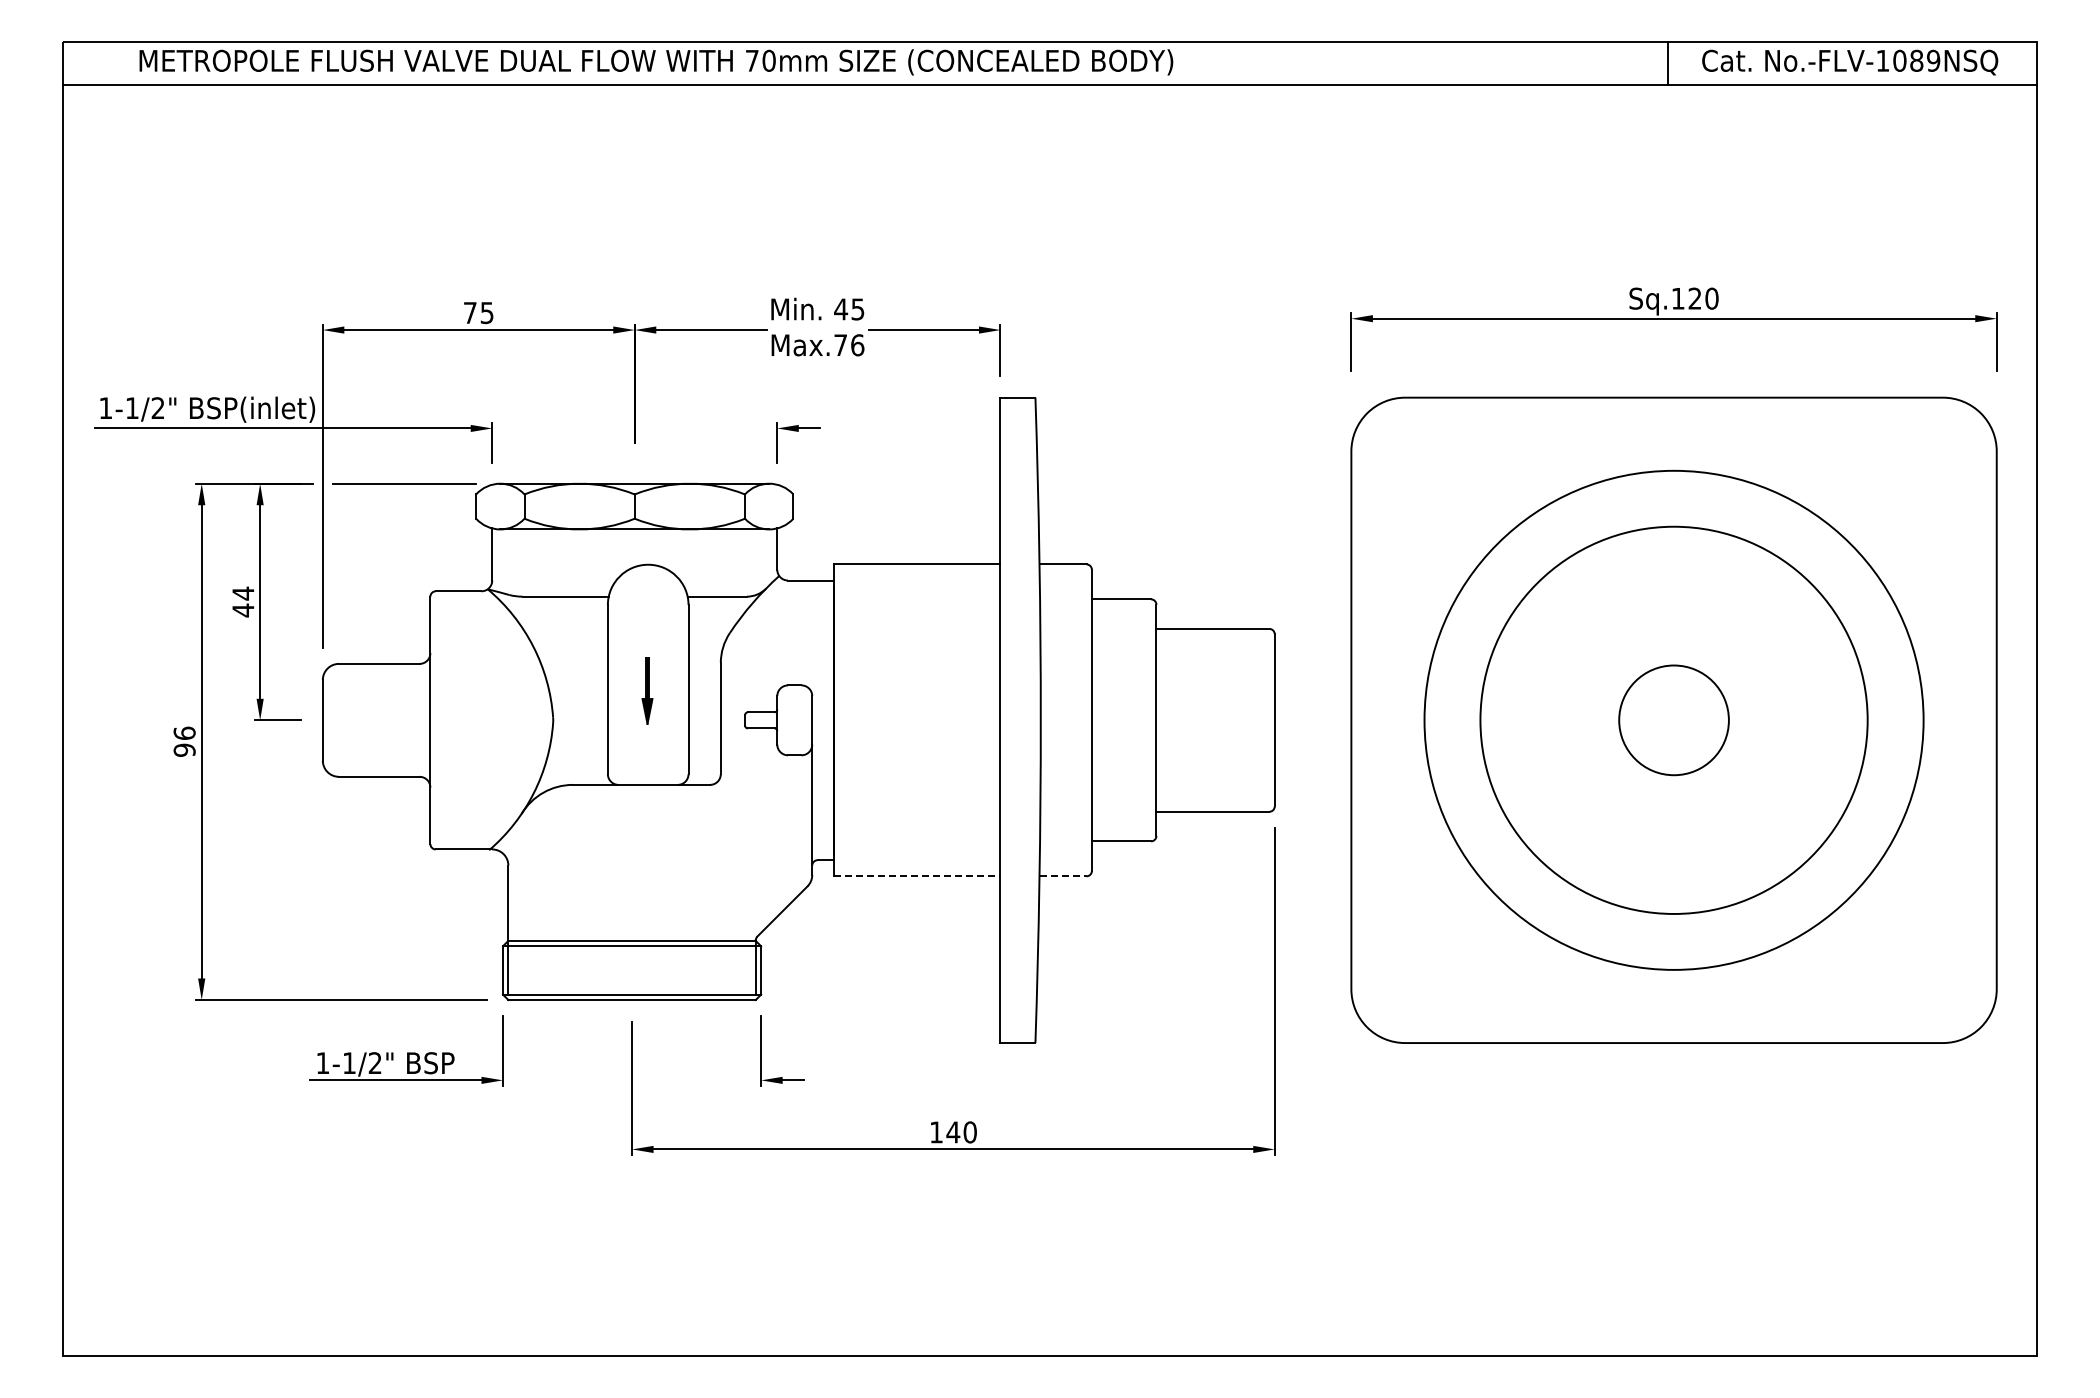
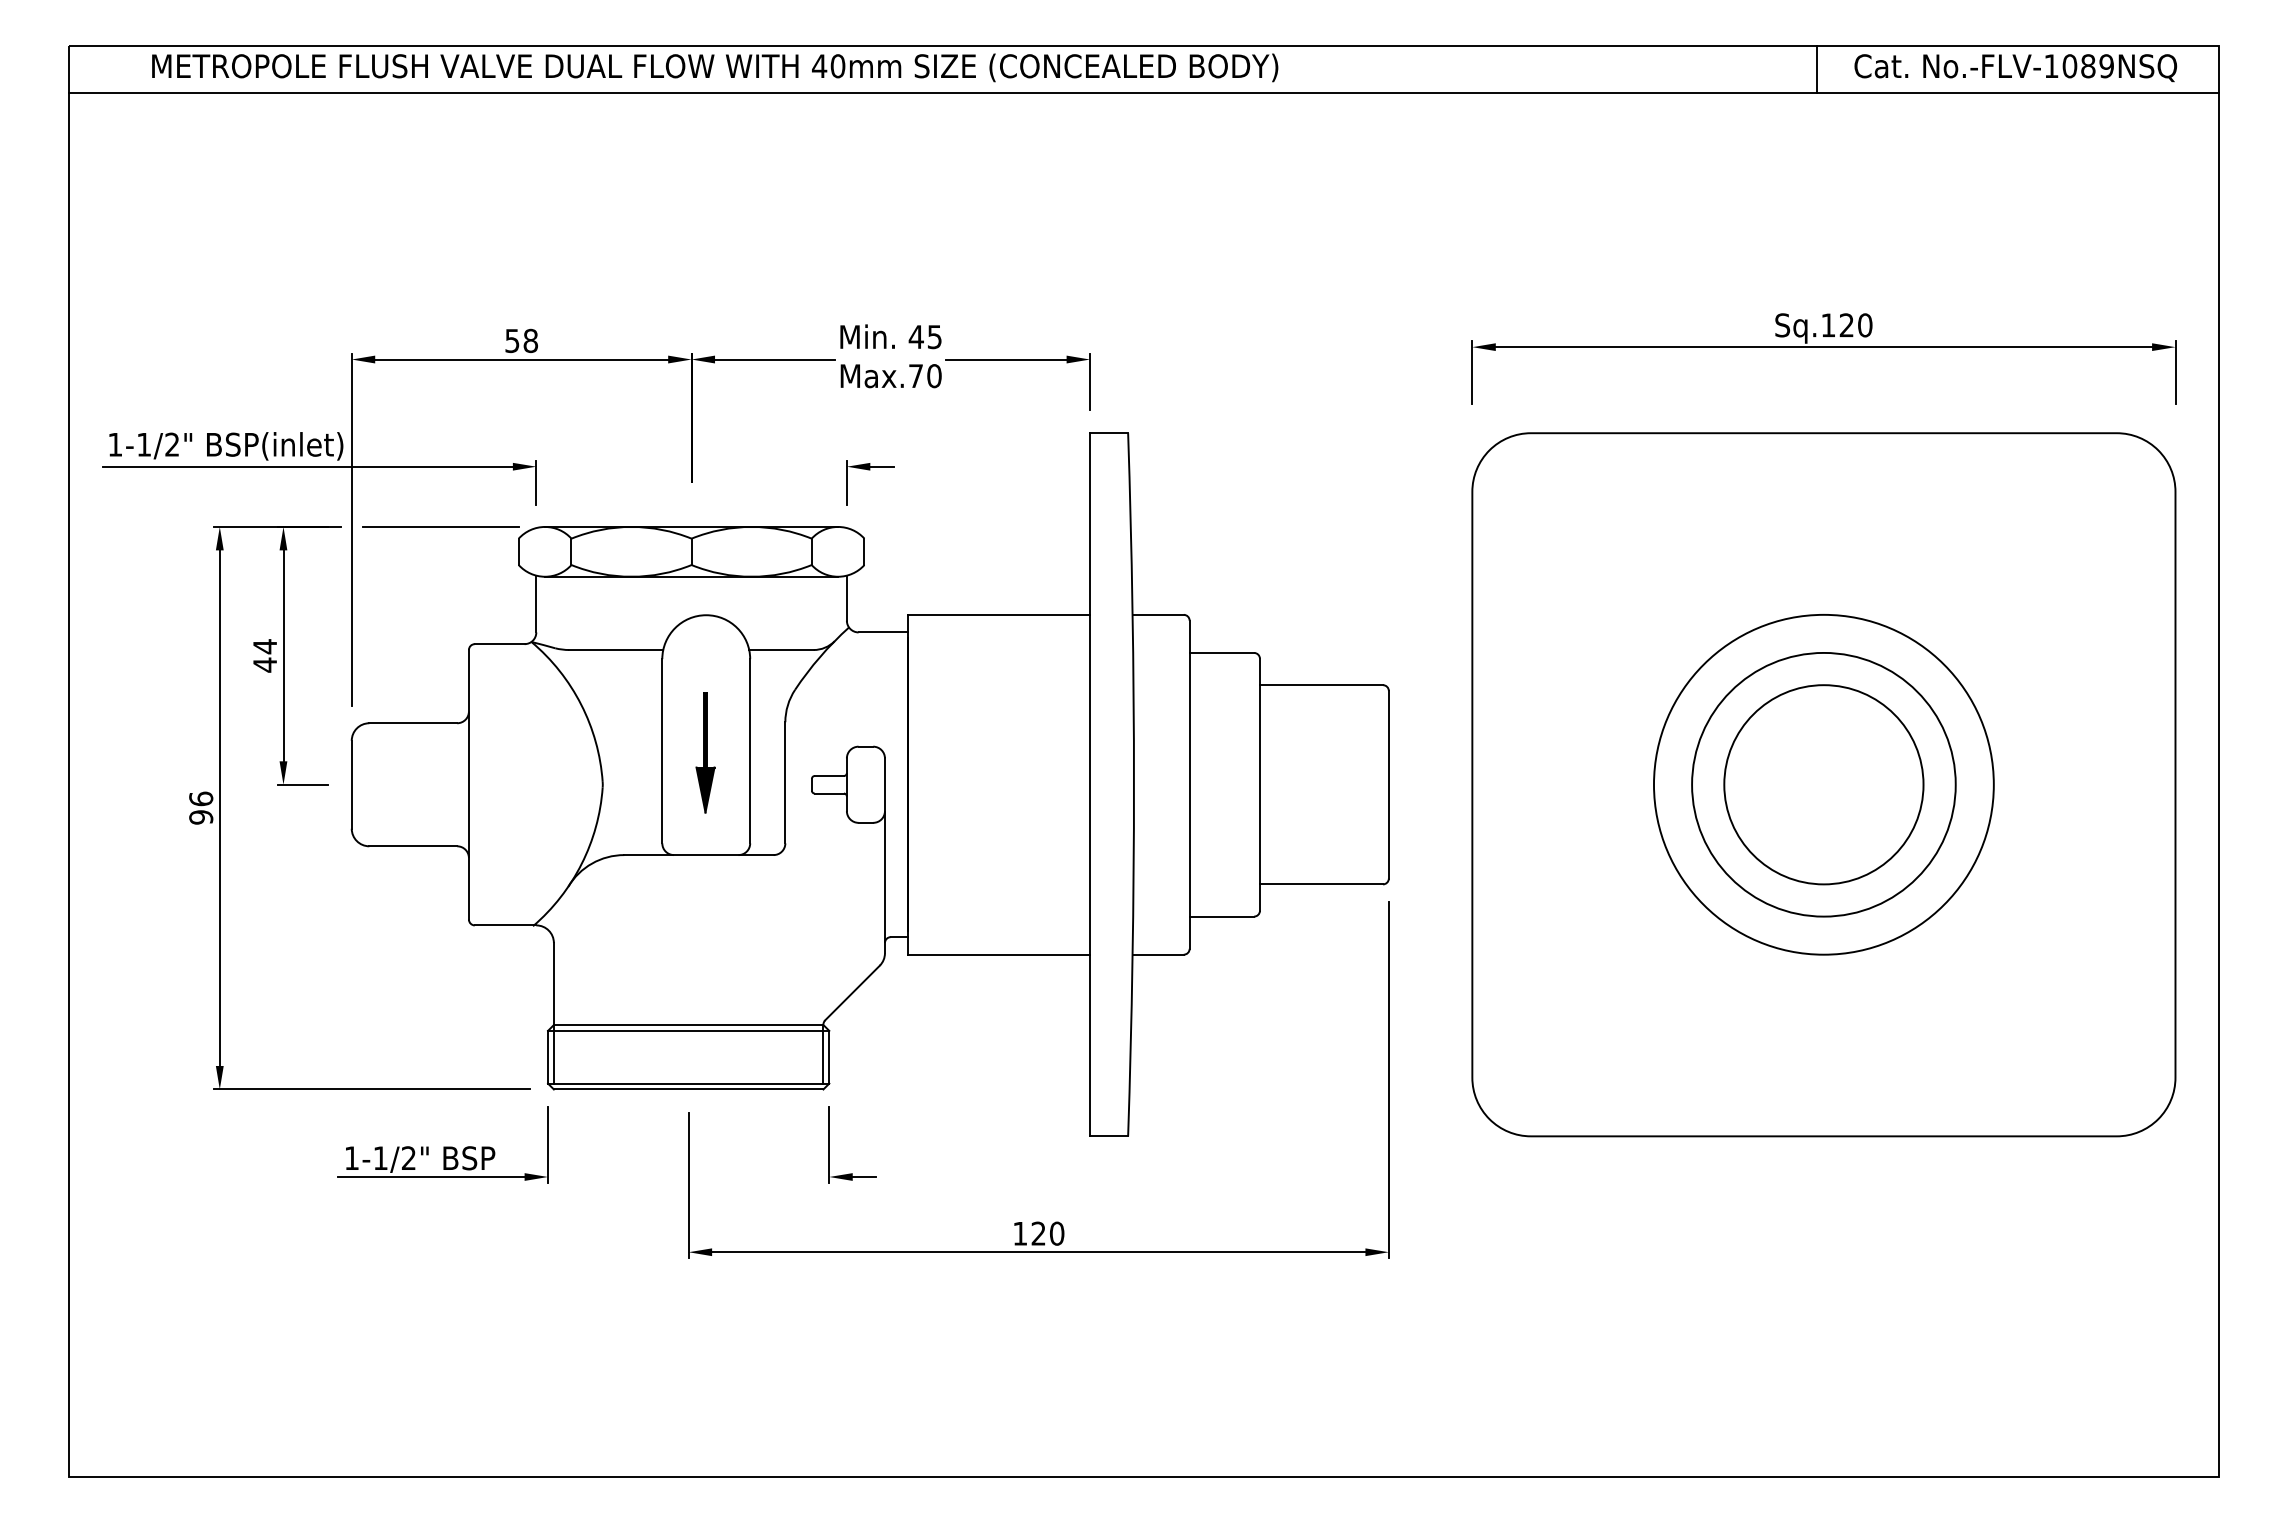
text: (752, 60) -> (819, 65), 70mm -> 40mm
text: (478, 312) -> (521, 340), 75 -> 58
text: (857, 345) -> (934, 376), Max.76 -> Max.70
part: (647, 690) -> (705, 752), size x1.67
circle: (1673, 719) -> (1823, 783), size x1.67
circle: (1674, 720) -> (1824, 784), size x0.62
circle: (1674, 720) -> (1824, 784), size x0.62
line: (917, 876) -> (999, 954), dashed -> solid
line: (1063, 876) -> (1158, 954), dashed -> solid
text: (953, 1132) -> (1038, 1233), 140 -> 120

